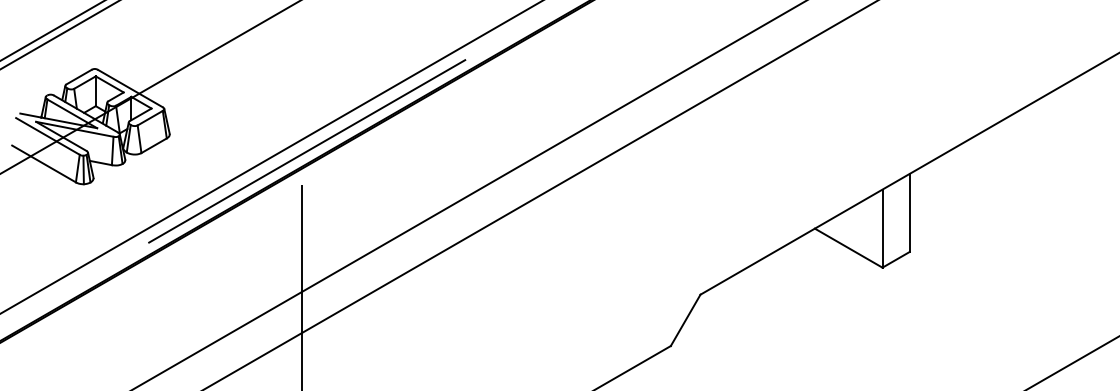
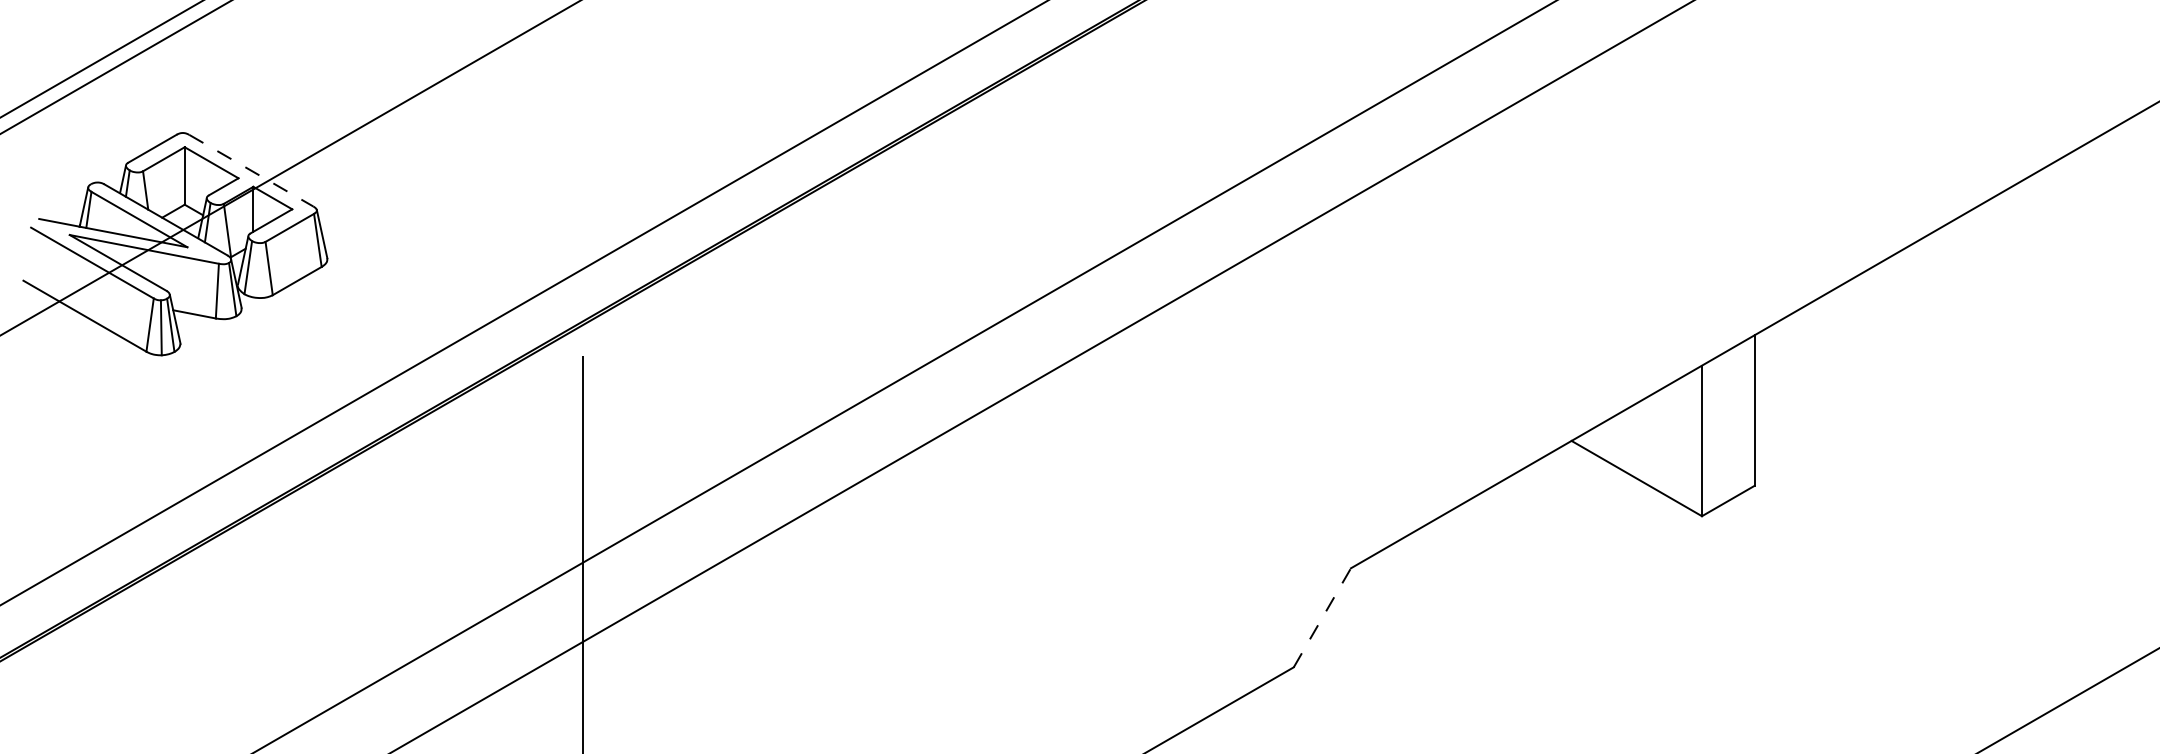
line: (130, 88) -> (251, 170), solid -> dashed
line: (307, 151) -> (593, 292), removed
line: (685, 320) -> (1322, 618), solid -> dashed

